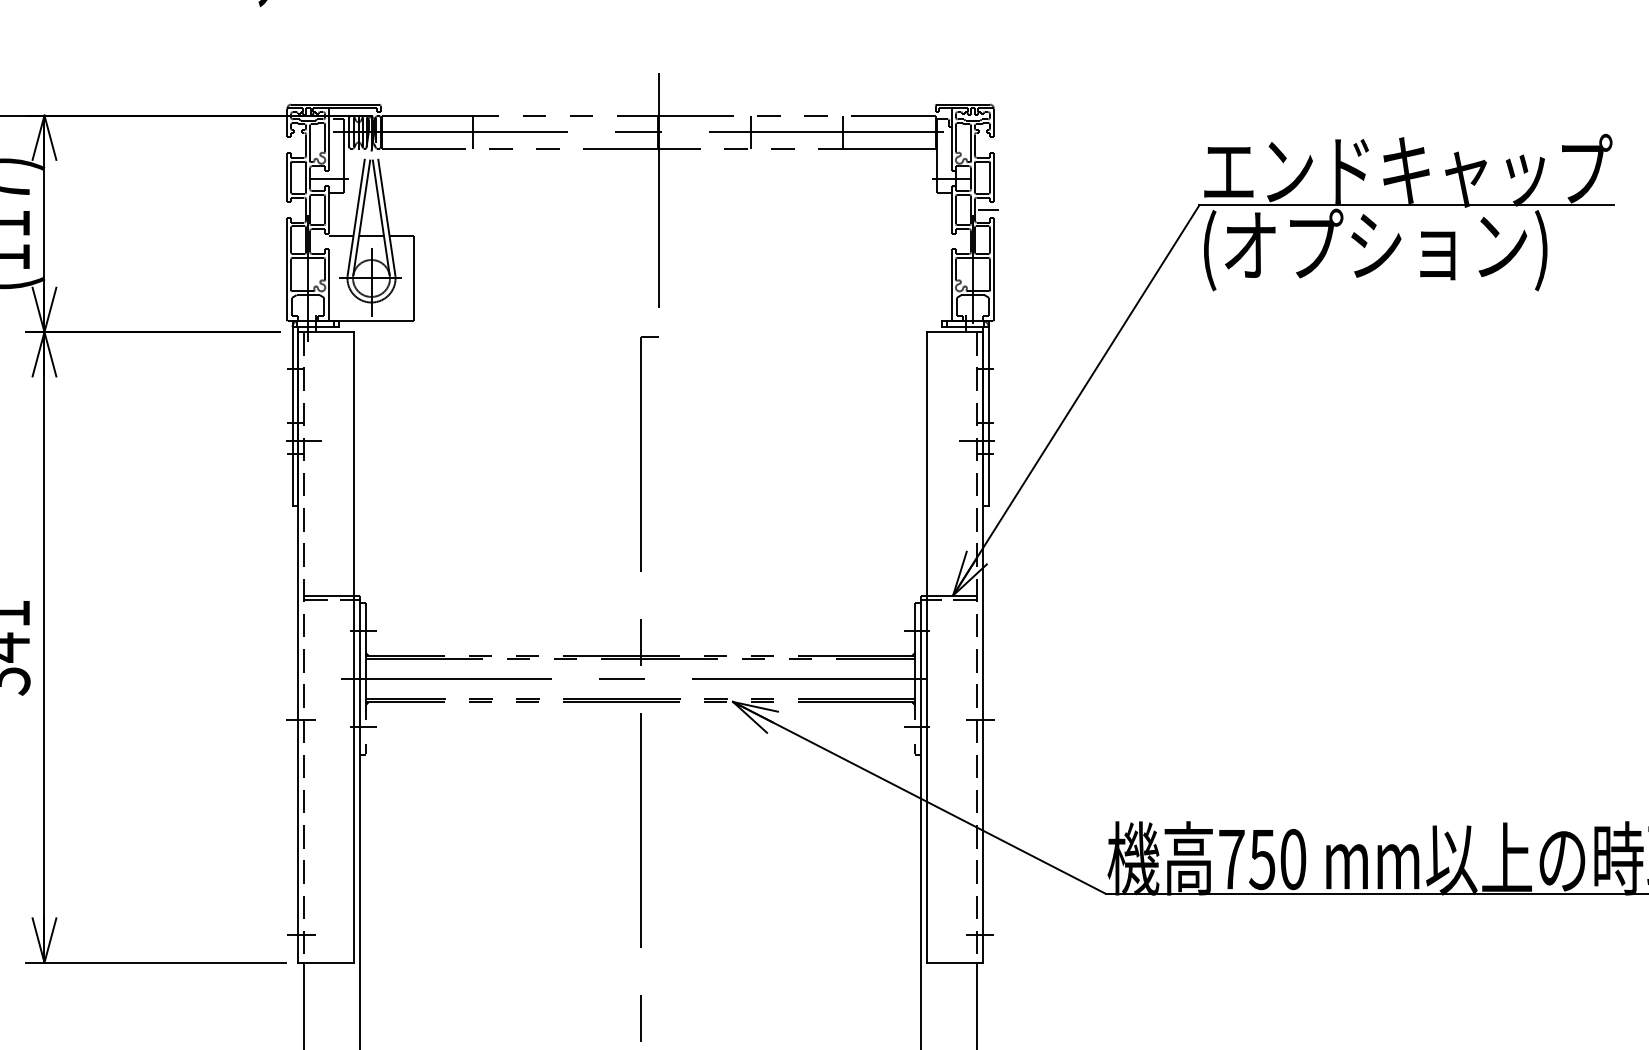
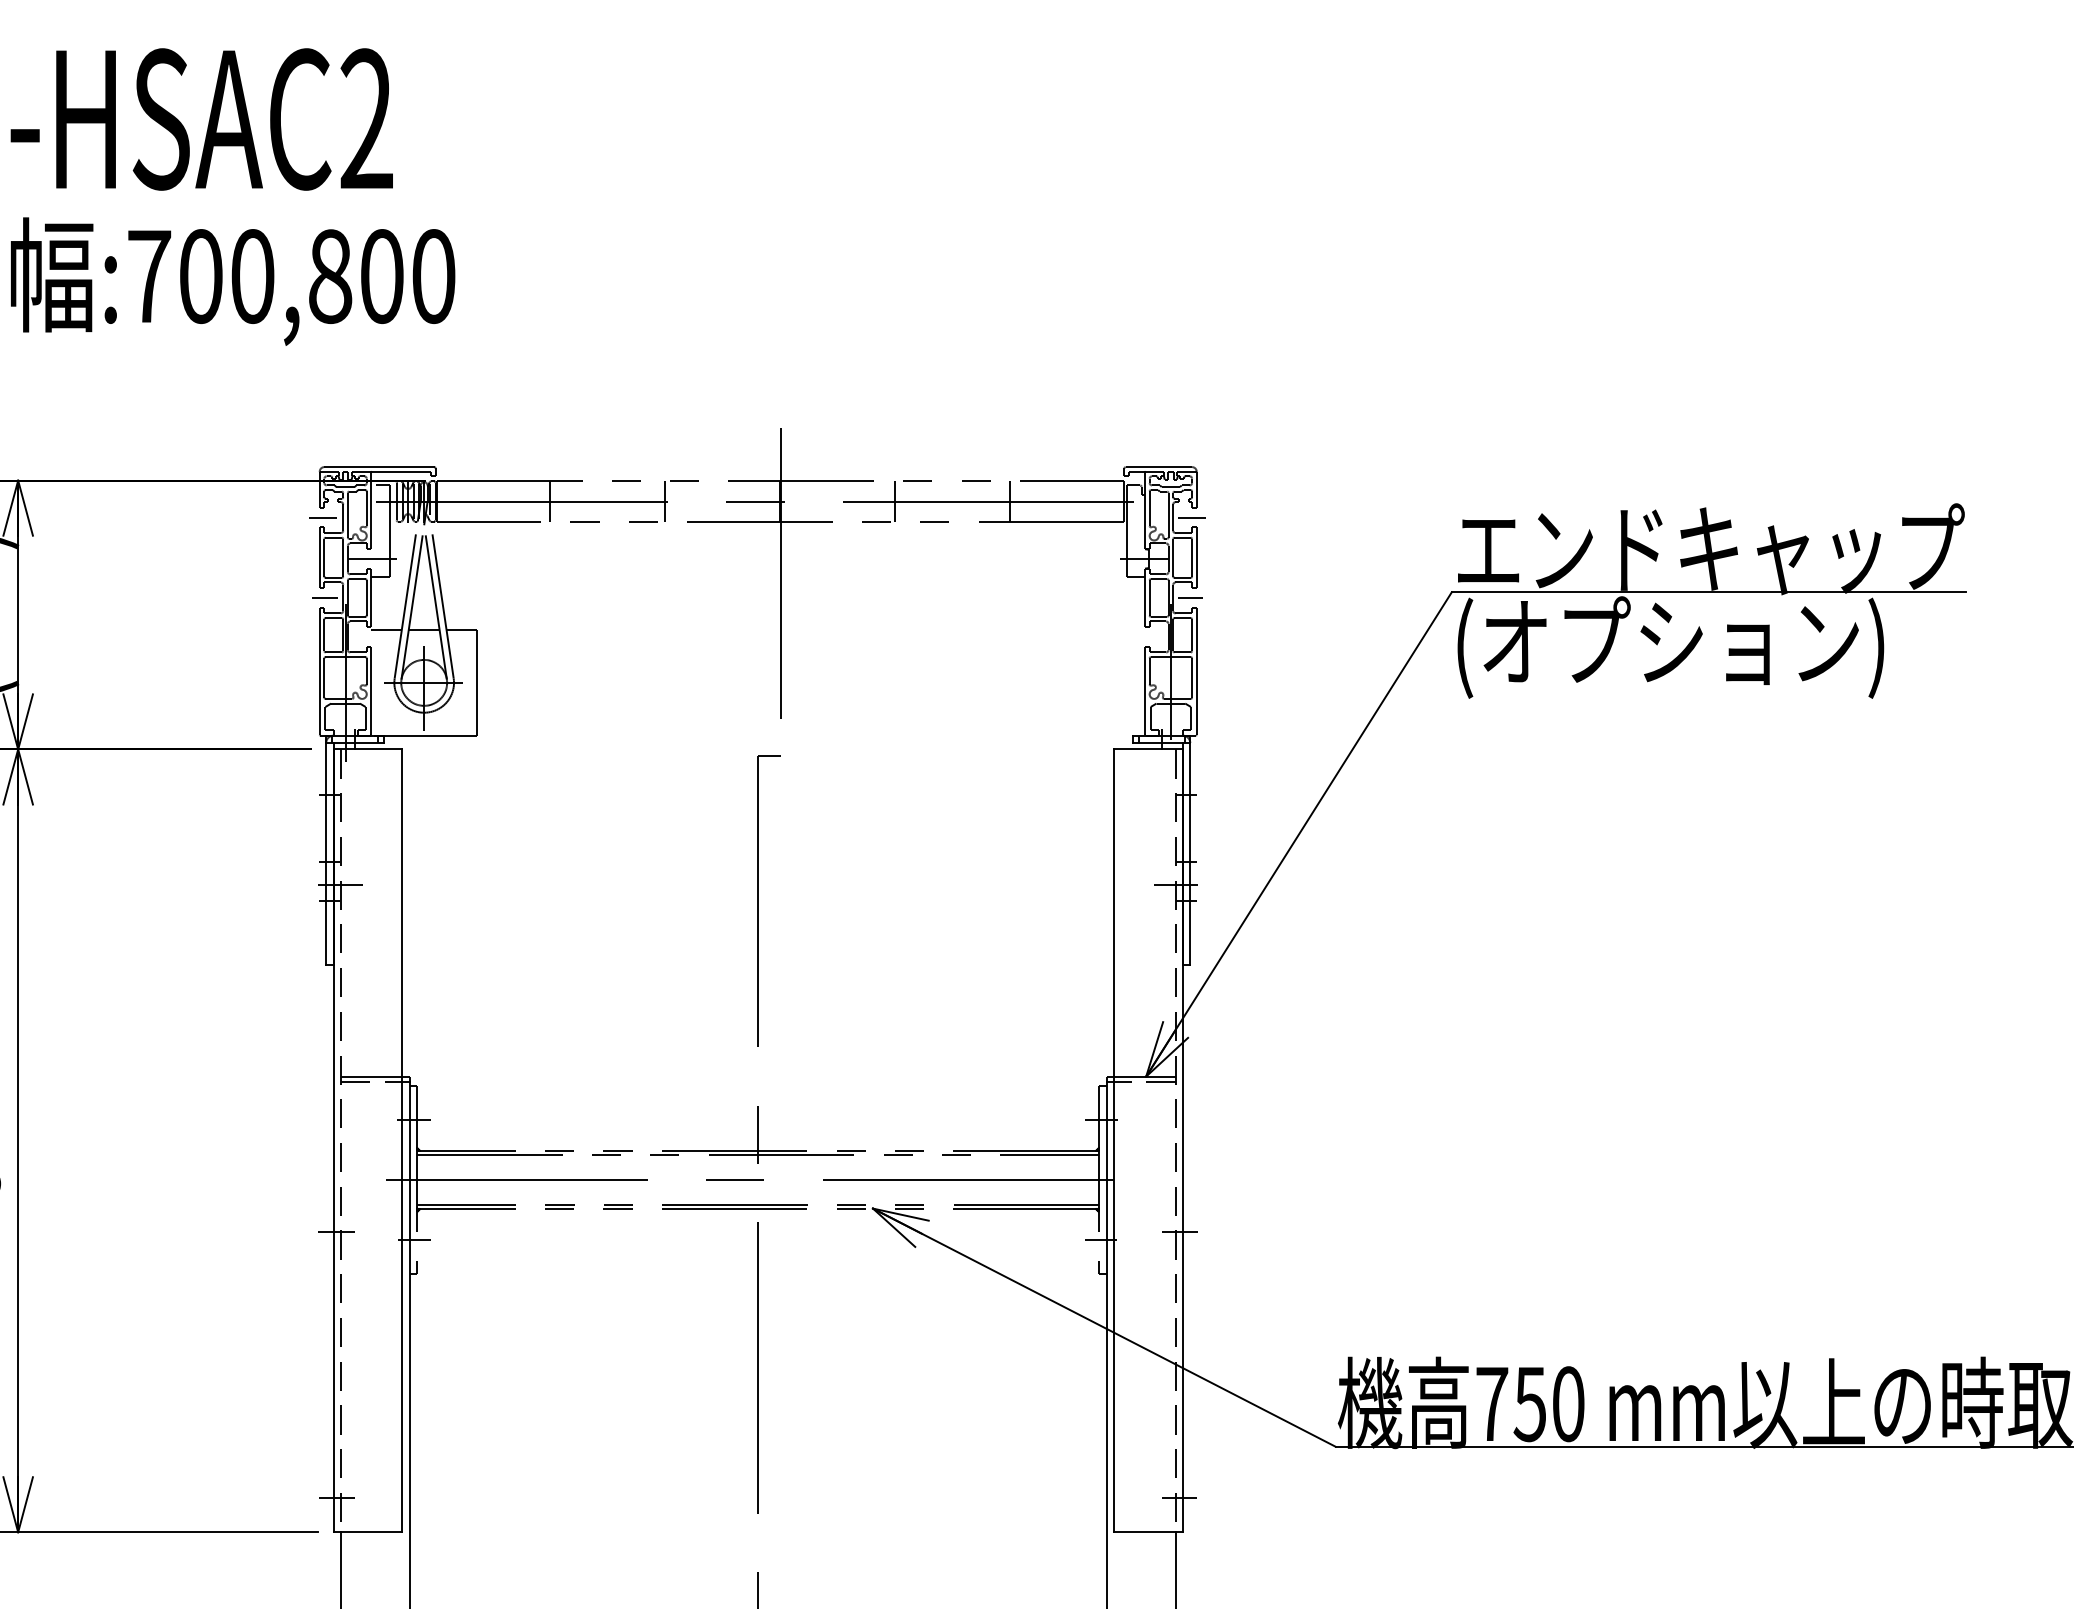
line: (565, 132) -> (665, 501), added
line: (289, 145) -> (322, 517), added
line: (989, 145) -> (1191, 517), added
line: (291, 209) -> (324, 597), added

